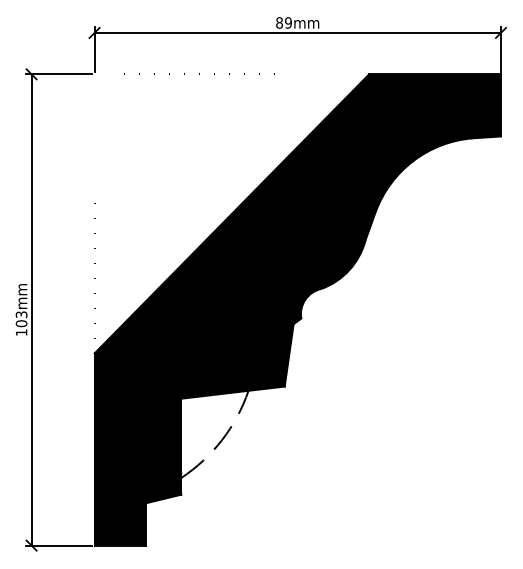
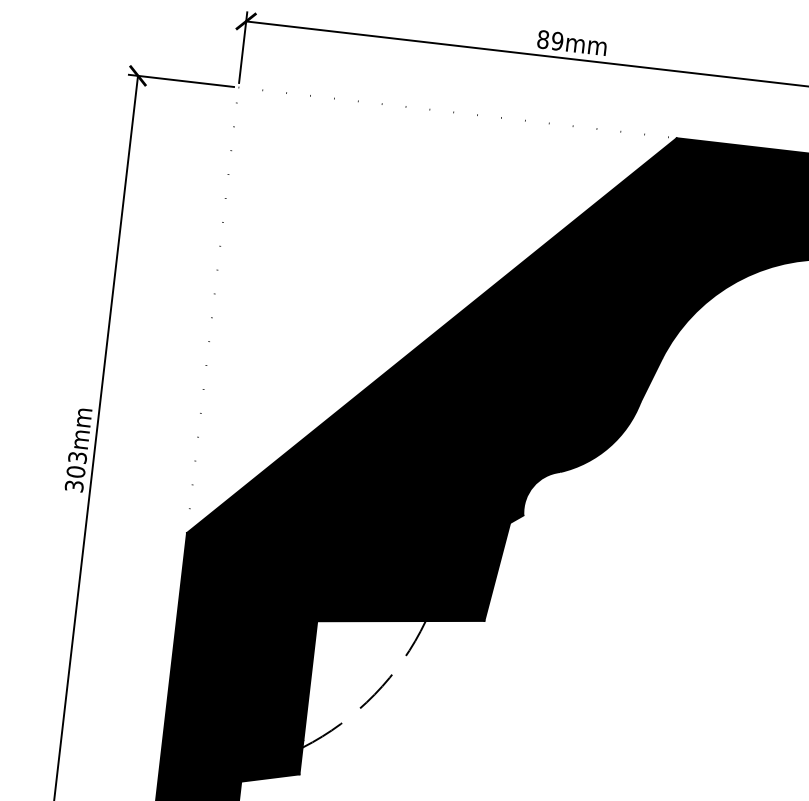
text: (21, 332) -> (74, 486), 103mm -> 303mm

